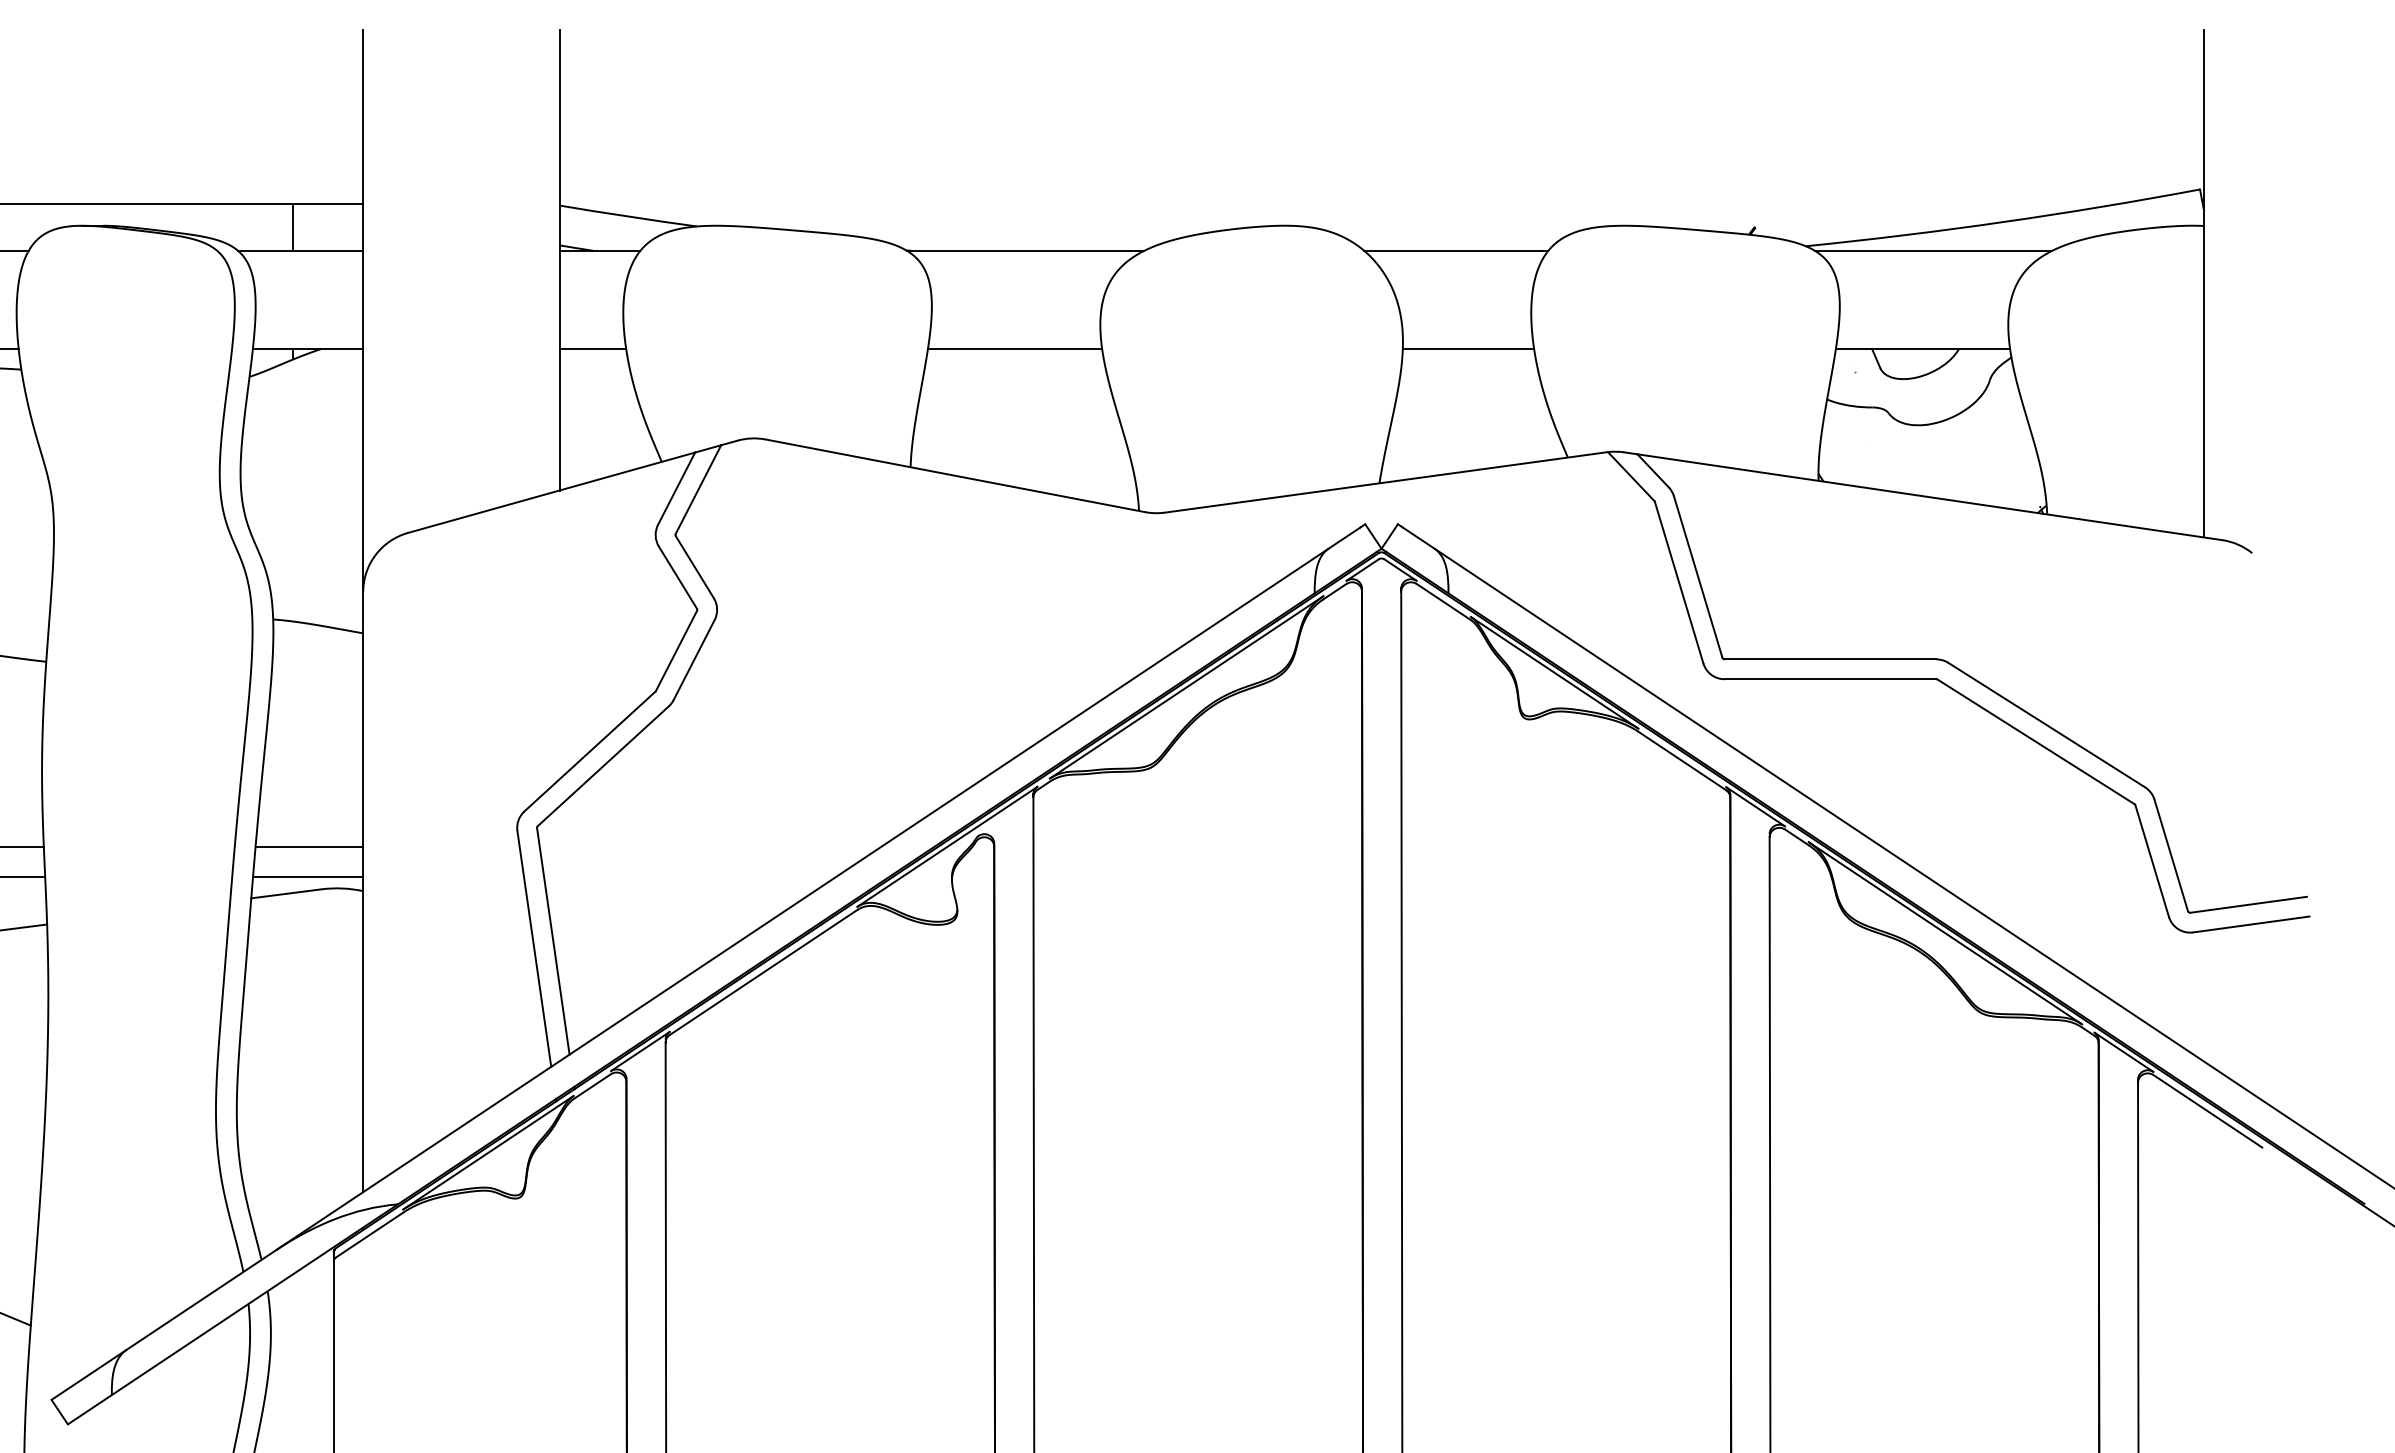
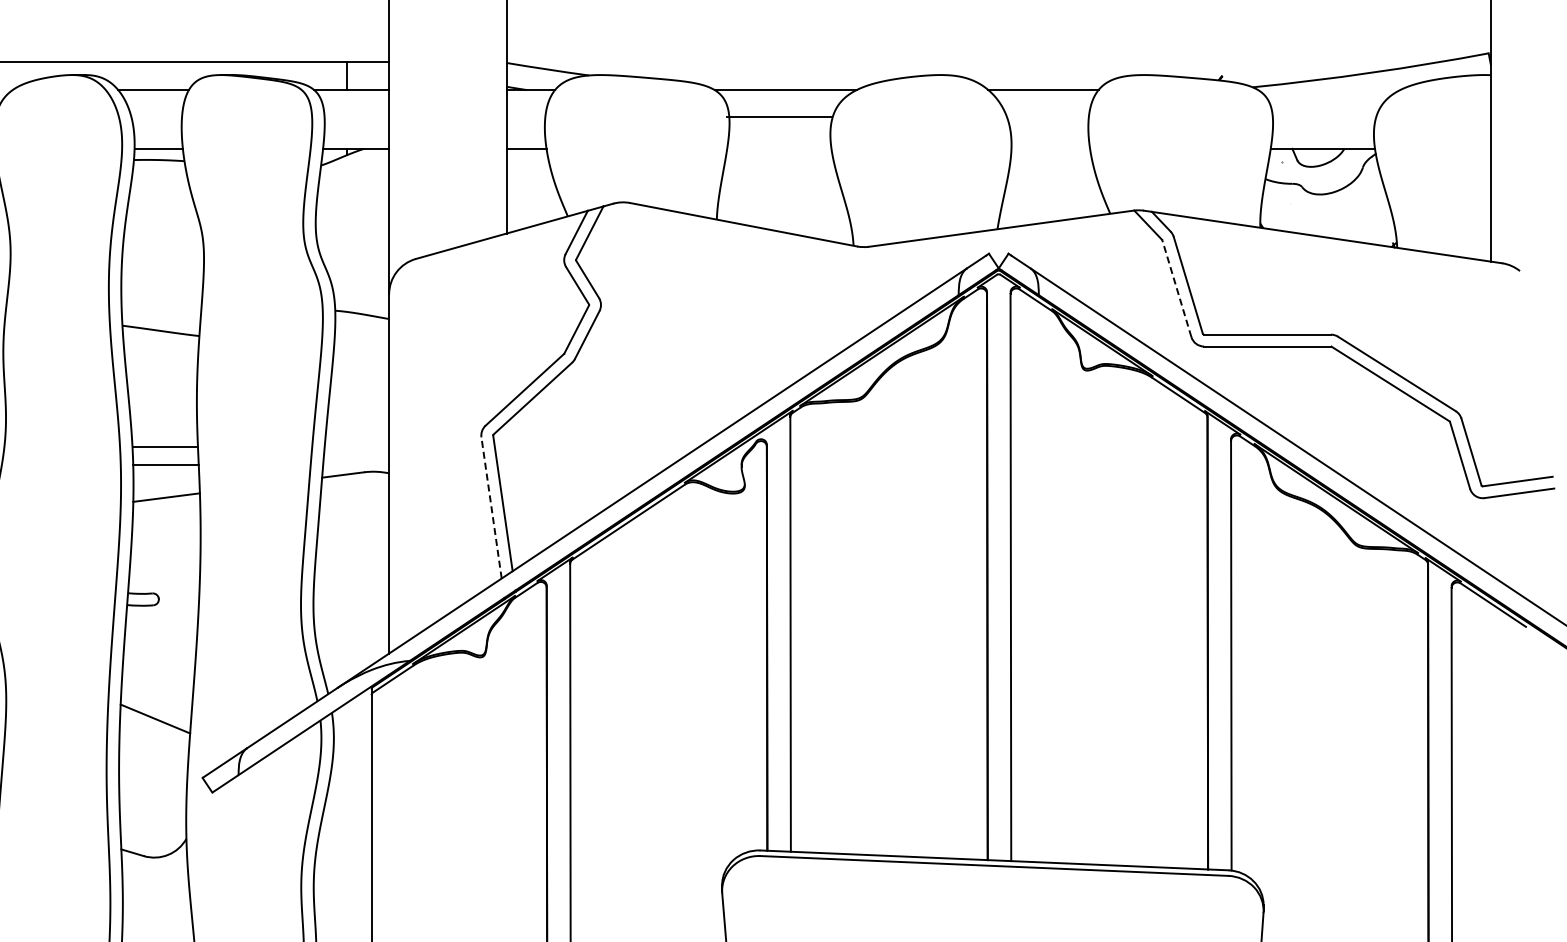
line: (1934, 251) -> (1329, 90), removed
line: (1015, 348) -> (779, 116), moved
line: (1468, 348) -> (1050, 148), removed
line: (1678, 582) -> (1176, 288), solid -> dashed
line: (308, 847) -> (356, 447), removed
line: (308, 876) -> (356, 464), removed
line: (534, 948) -> (491, 507), solid -> dashed

